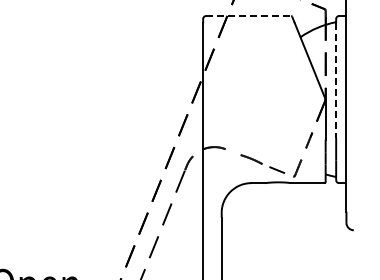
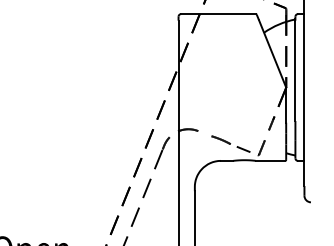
line: (248, 16) -> (218, 14), dashed -> solid
line: (336, 81) -> (295, 71), dashed -> solid

